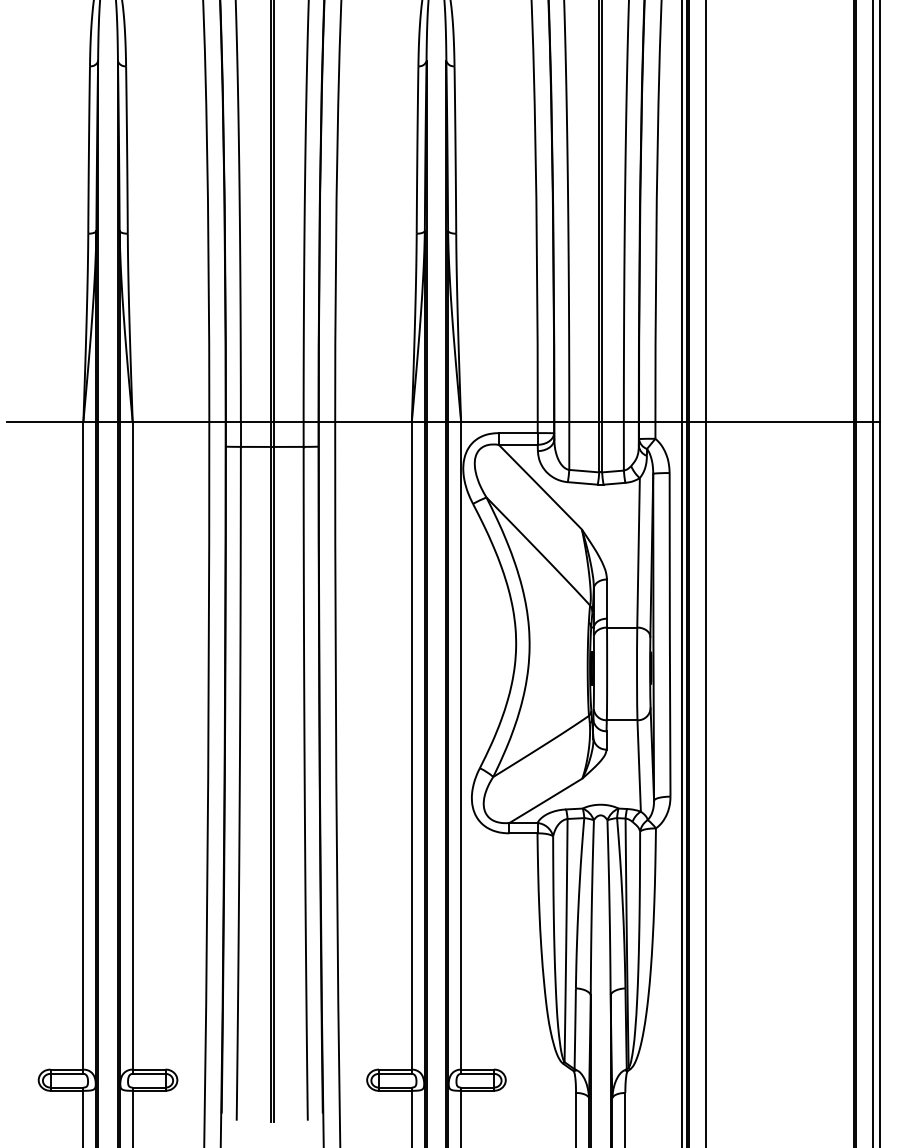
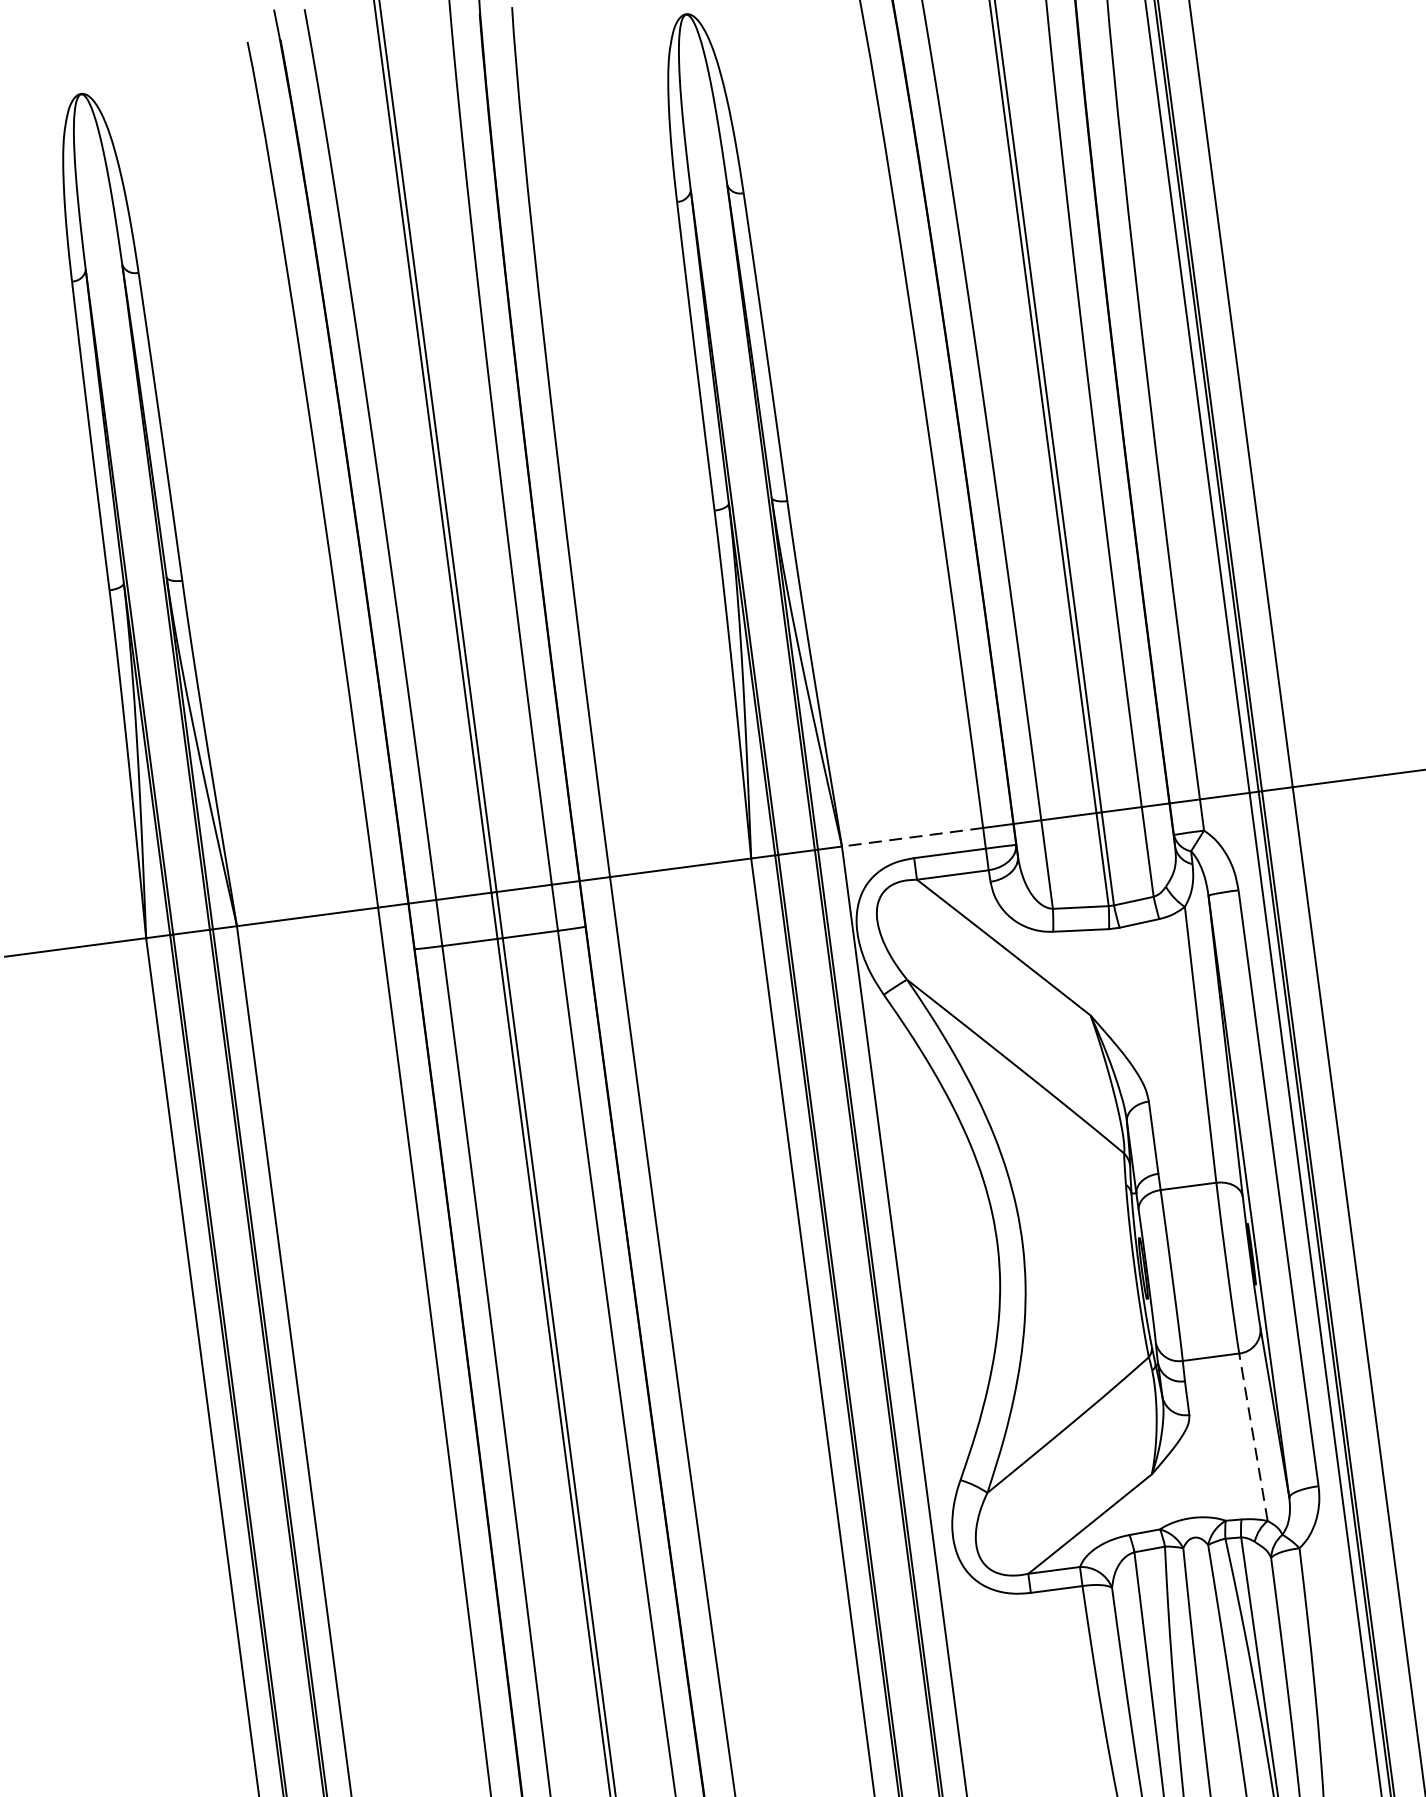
line: (498, 421) -> (910, 836), solid -> dashed
line: (639, 765) -> (1253, 1436), solid -> dashed

